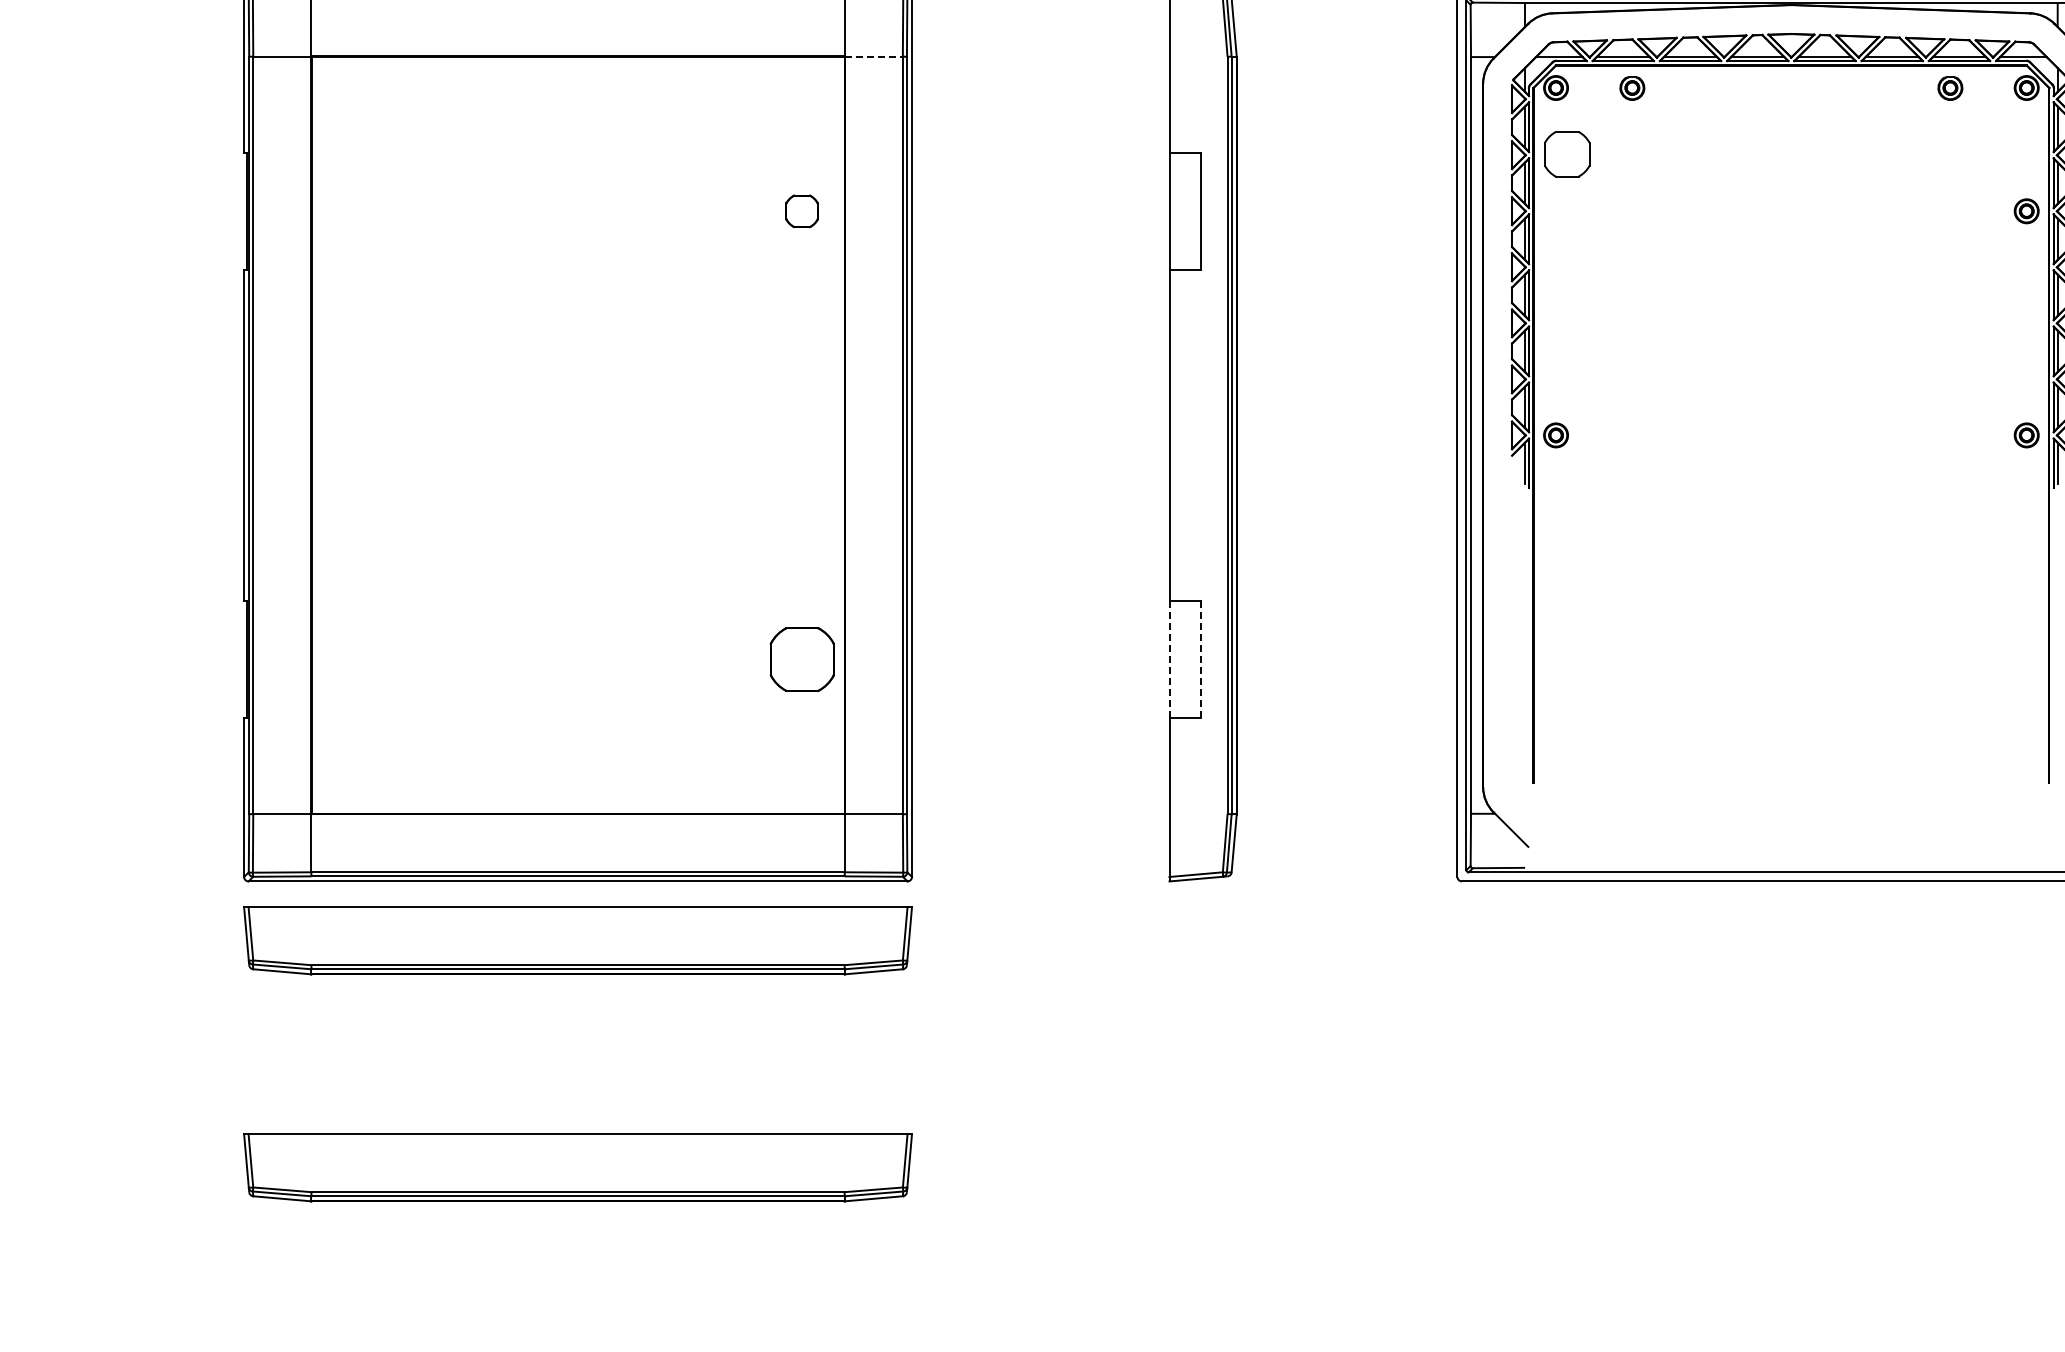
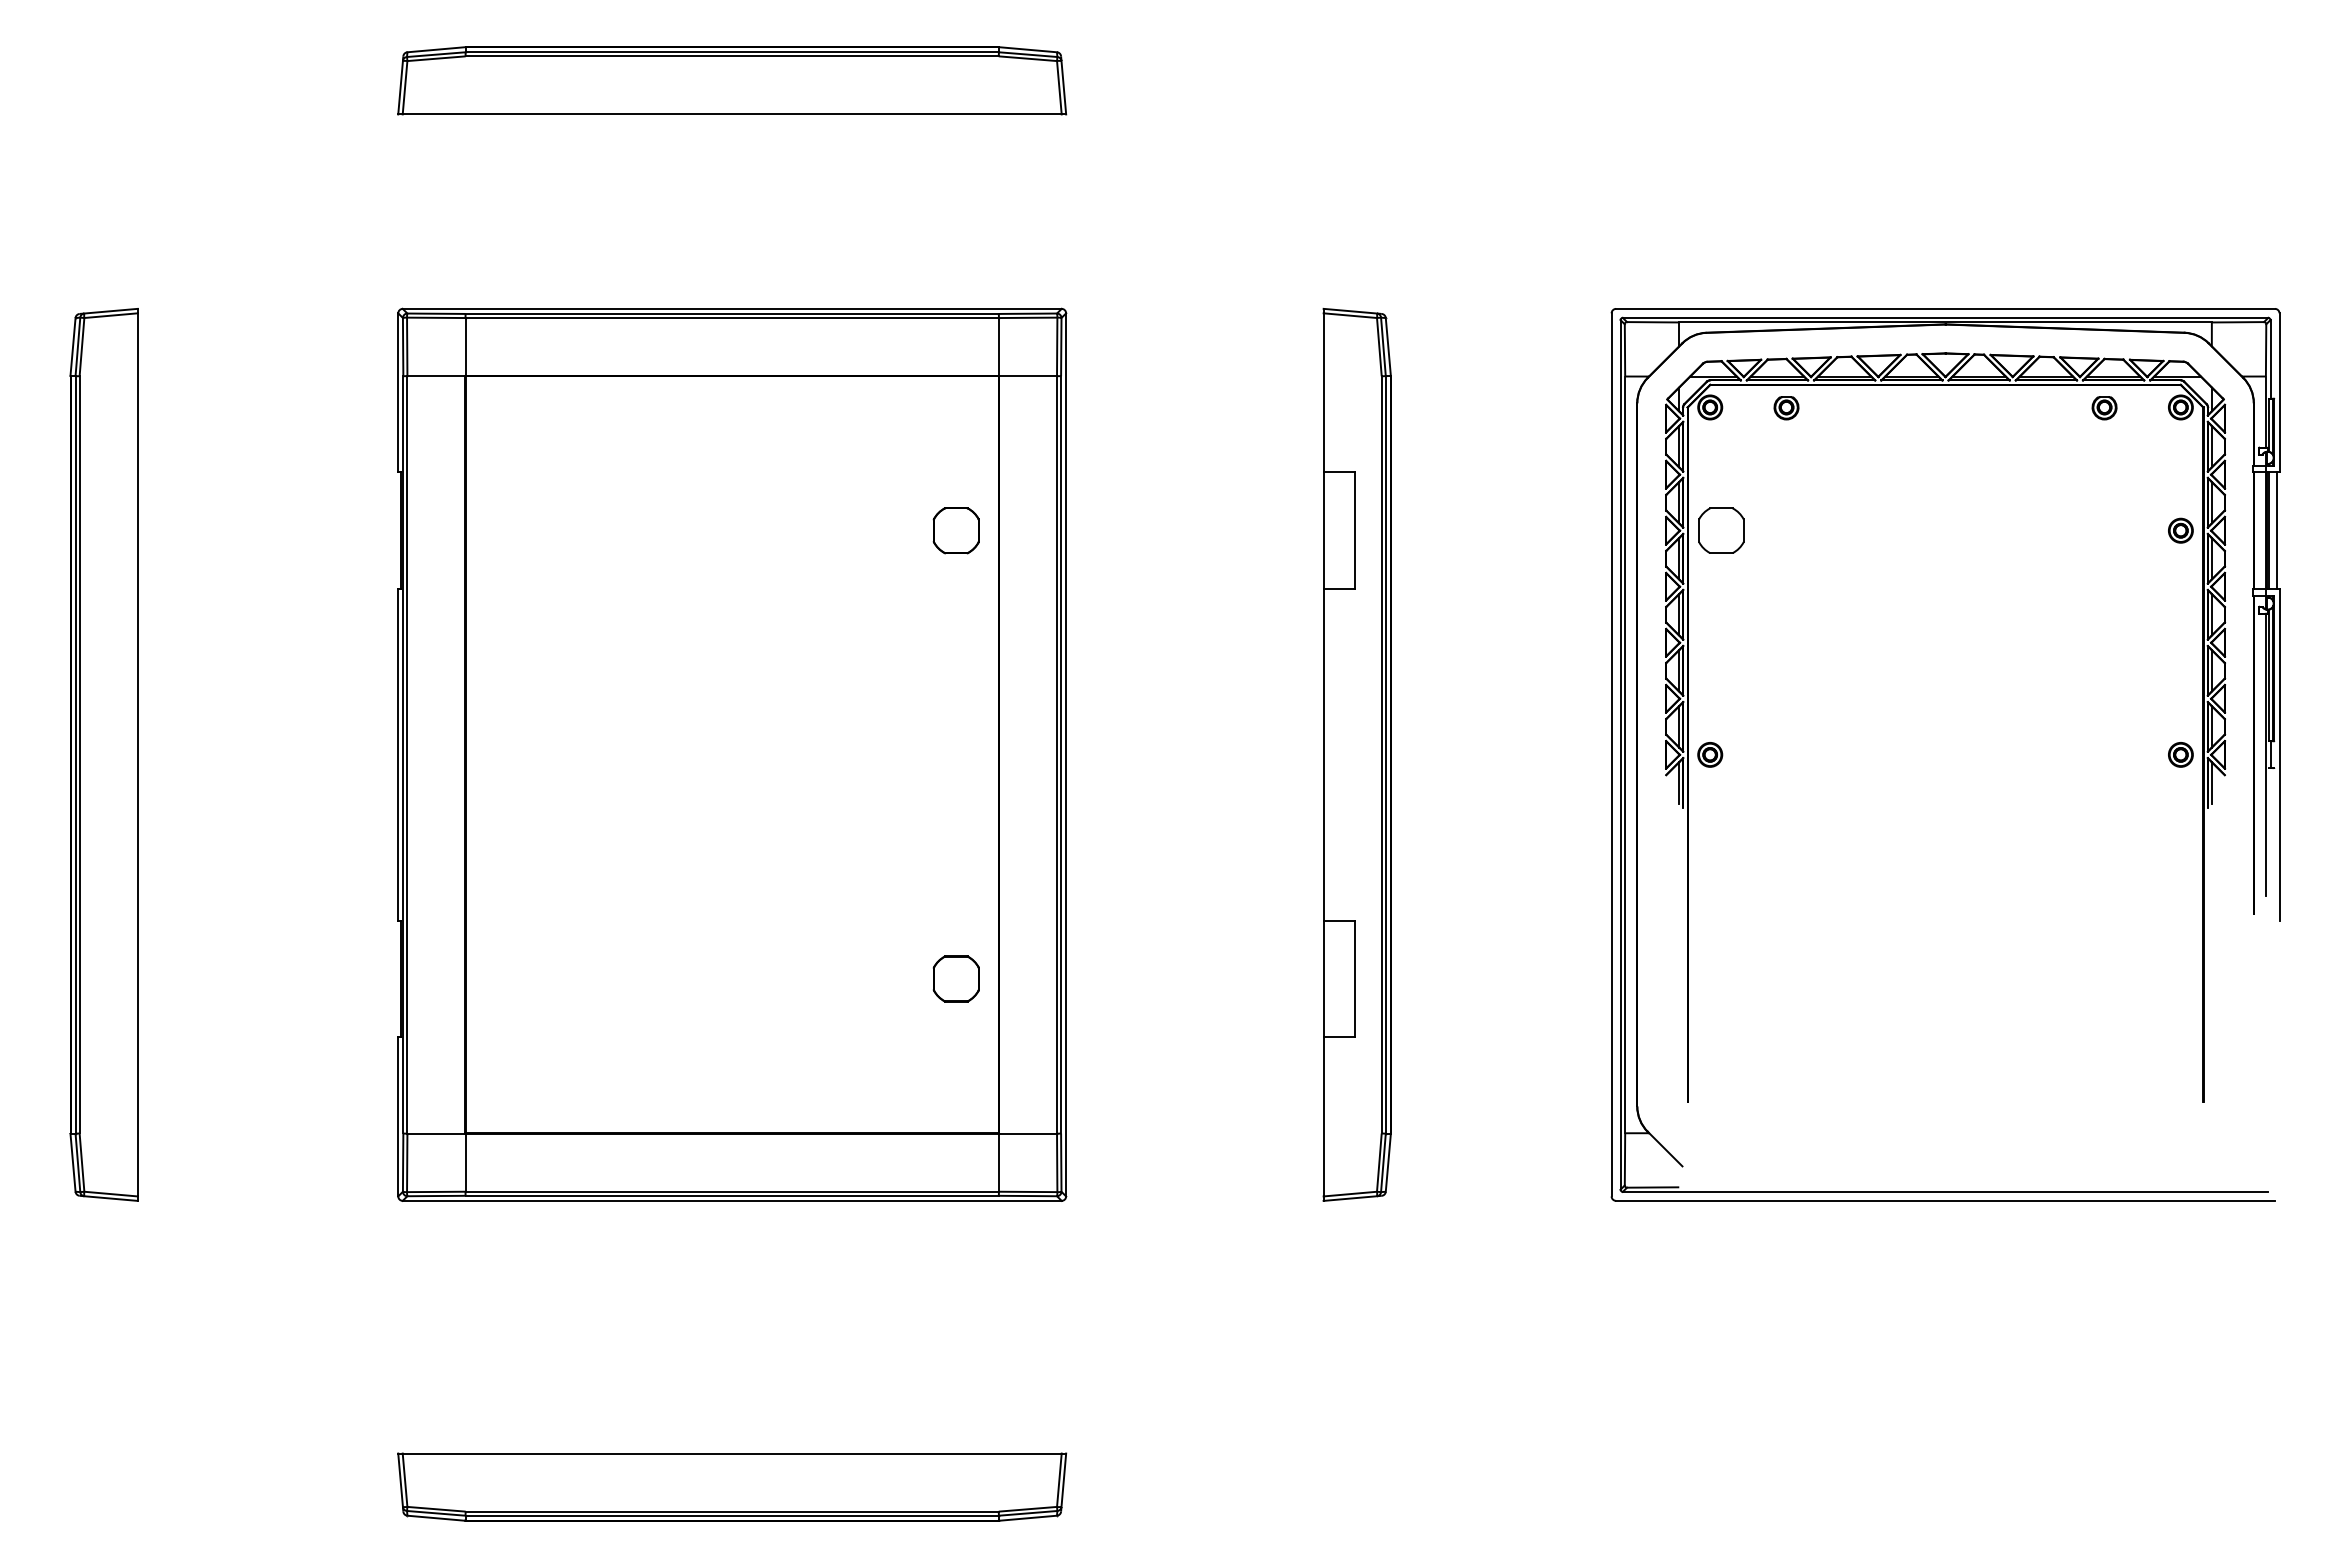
line: (874, 57) -> (1028, 376), dashed -> solid
part: (1567, 154) -> (1721, 530), moved
part: (801, 211) -> (955, 530), size x1.43
part: (801, 659) -> (955, 978), size x0.71
line: (1169, 659) -> (1323, 978), dashed -> solid
line: (1201, 659) -> (1355, 978), dashed -> solid
part: (578, 940) -> (732, 1259), removed

